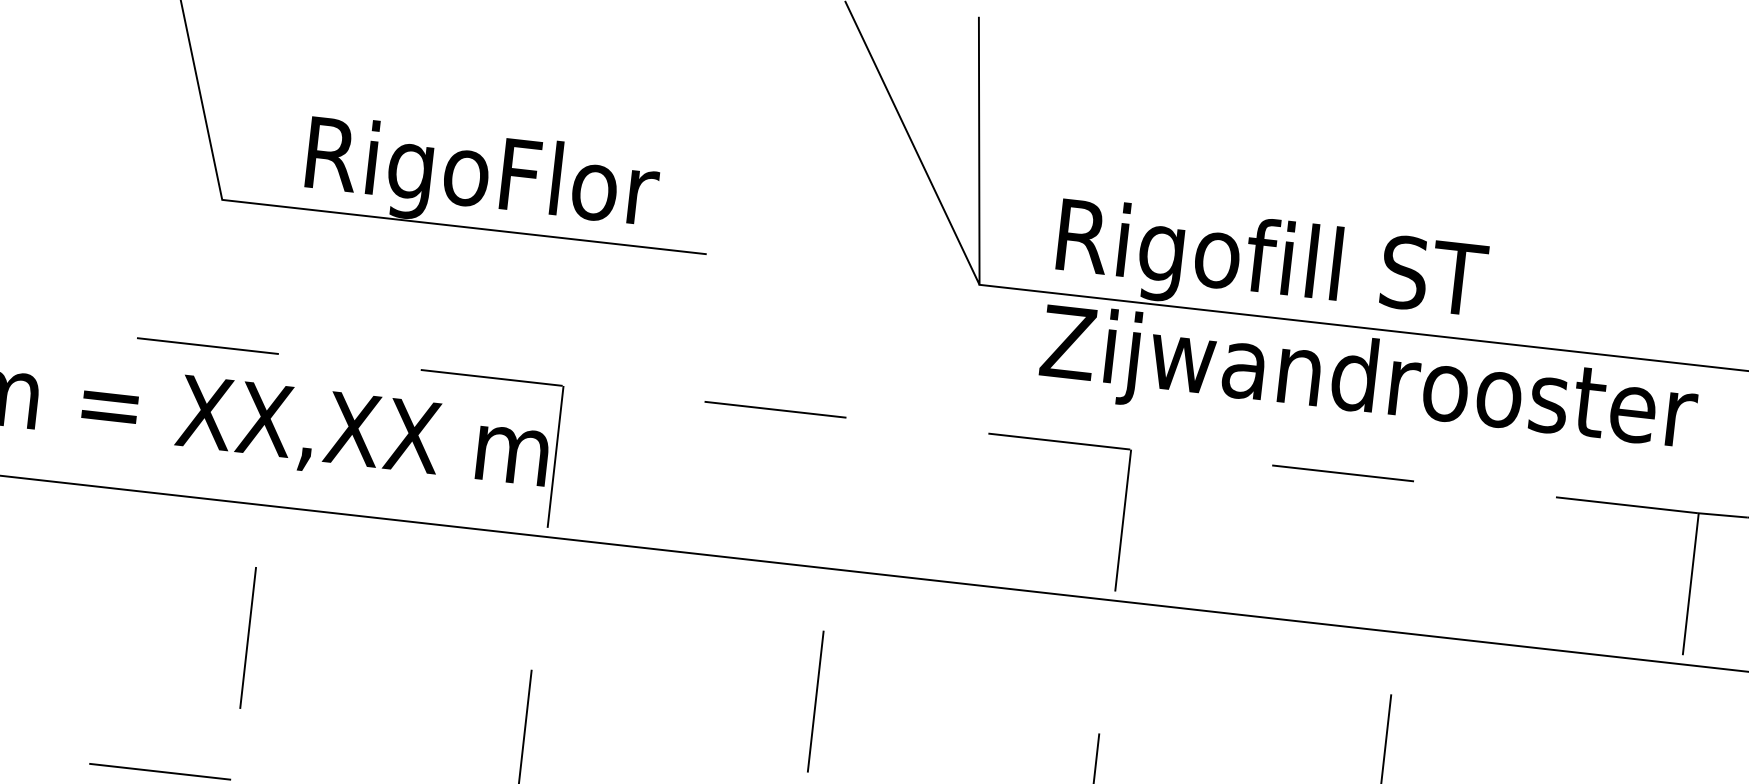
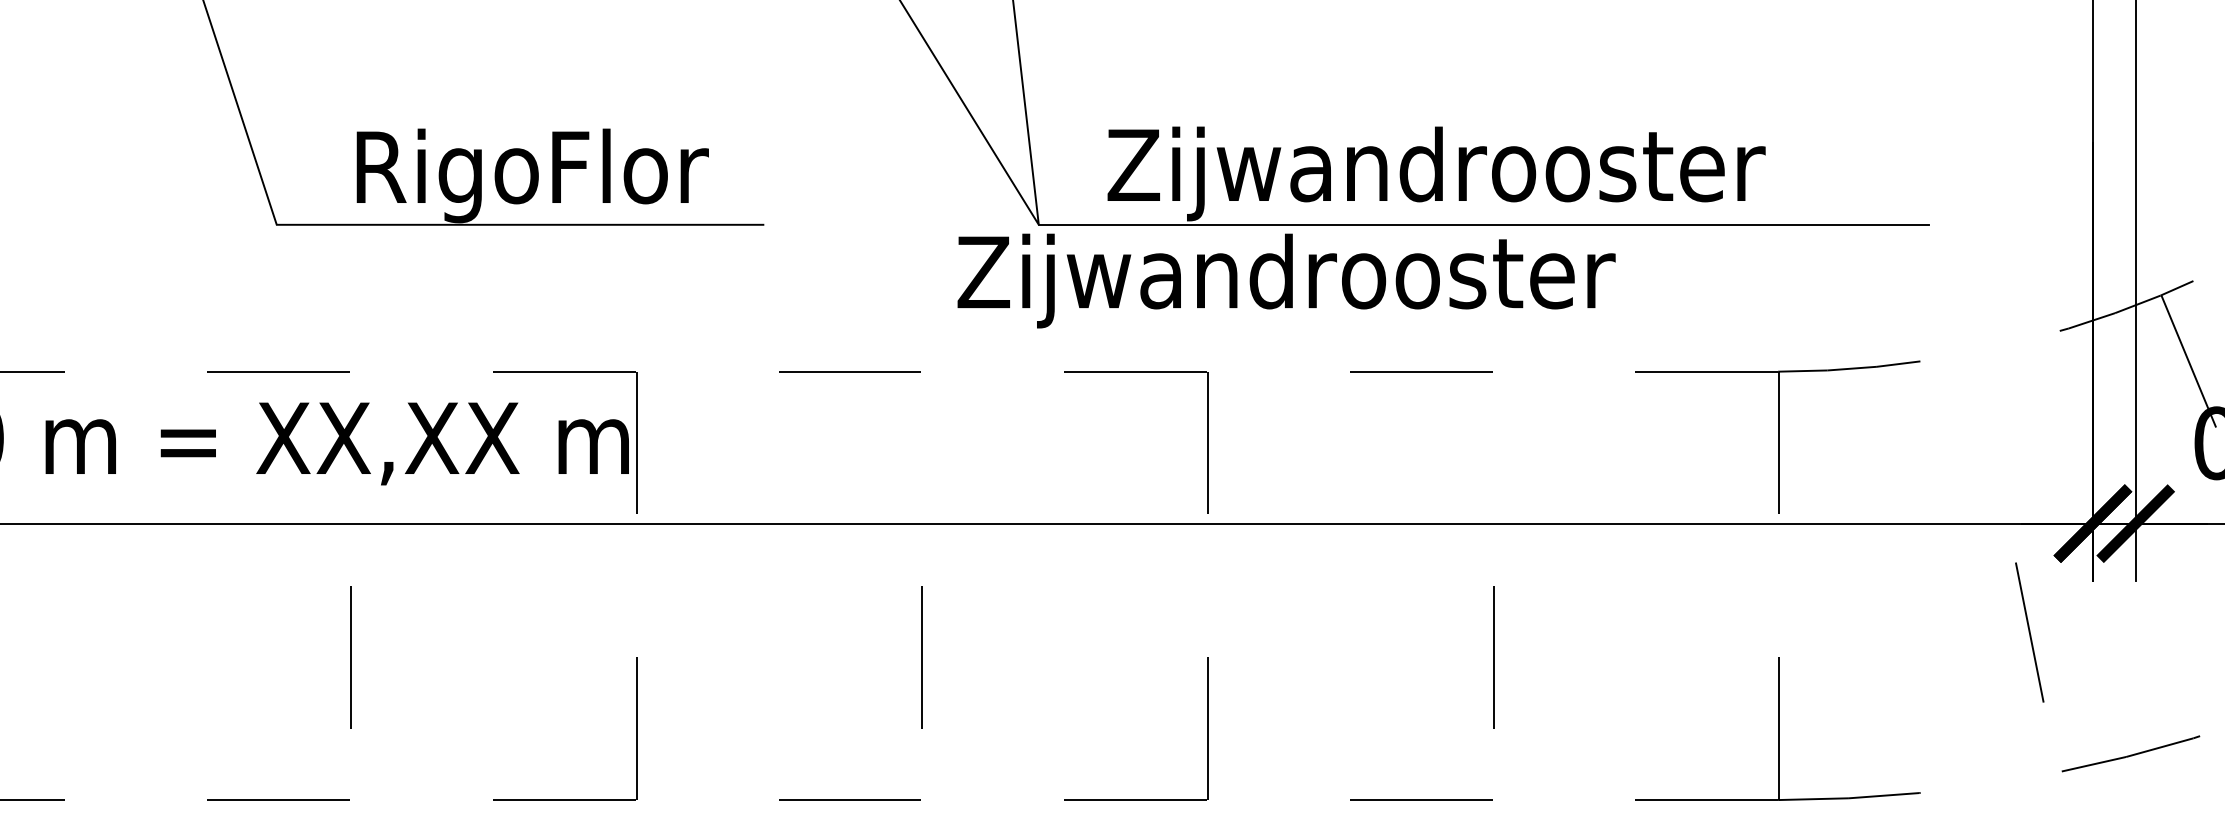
text: (1380, 278) -> (1436, 173), Rigofill ST -> Zijwandrooster
text: (1368, 384) -> (1286, 280), moved

